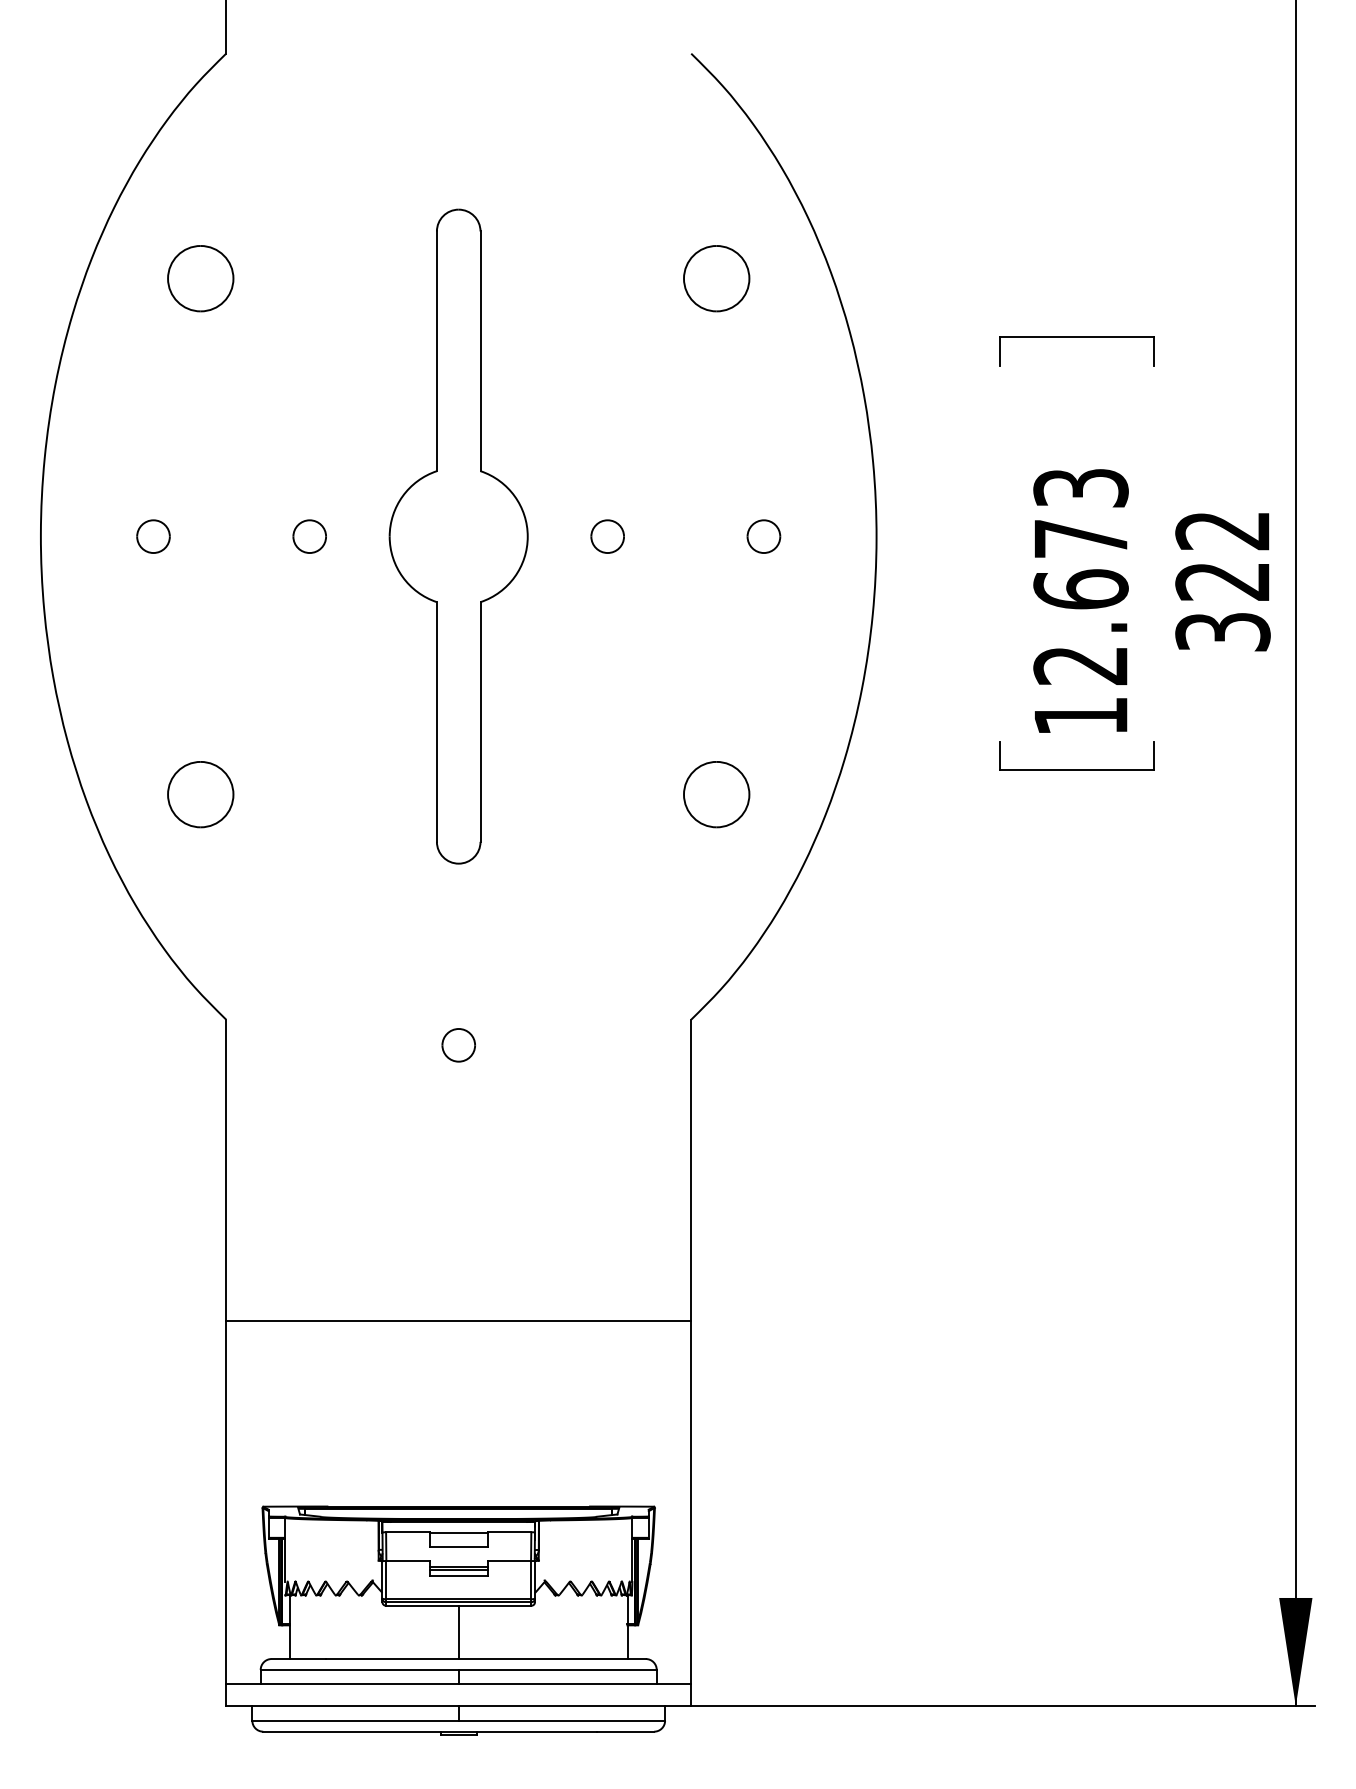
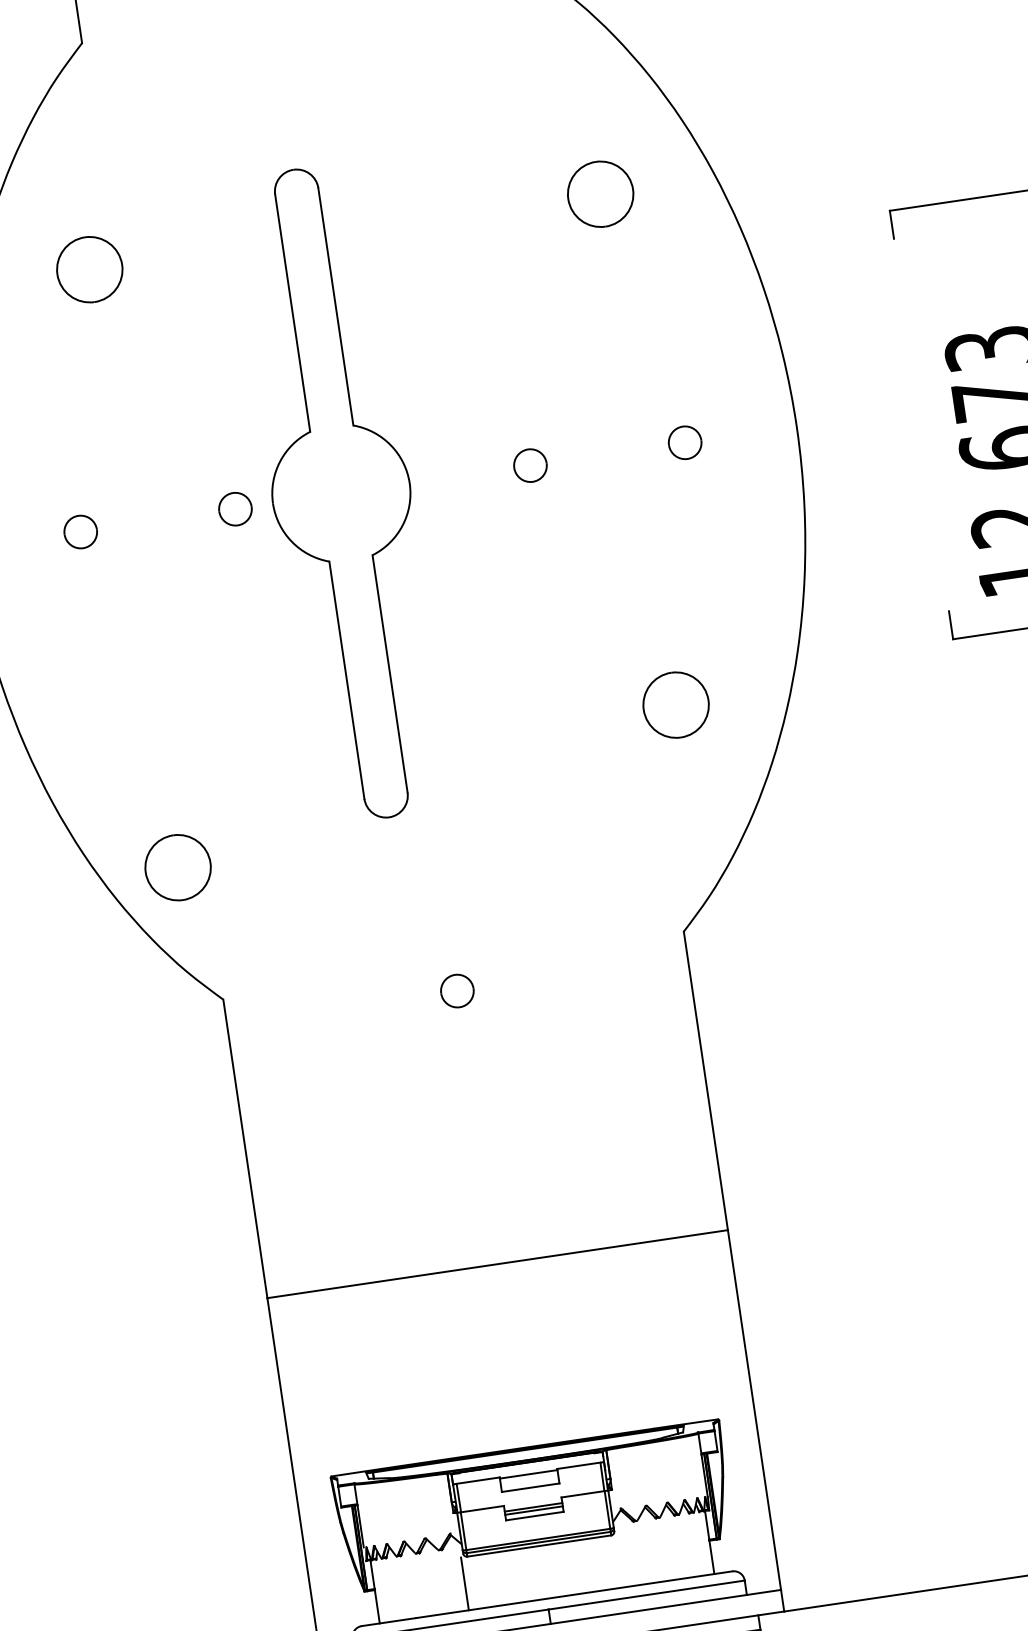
part: (458, 536) -> (341, 493), moved
part: (200, 794) -> (177, 867), moved
line: (458, 1632) -> (464, 1584), moved

